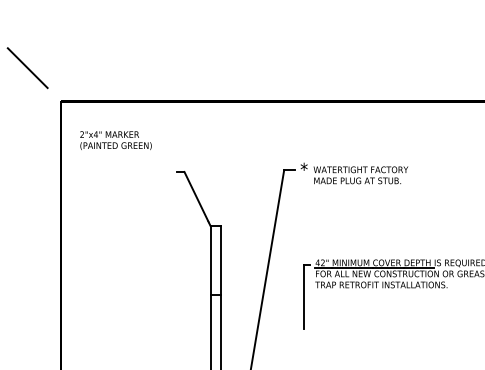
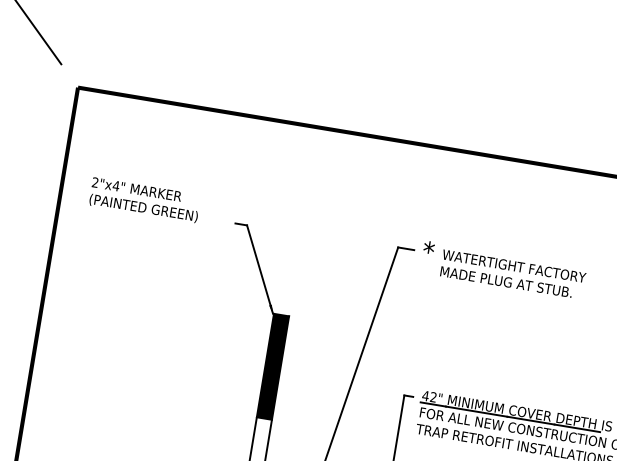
text: (115, 140) -> (144, 199), moved
fill: (216, 260) -> (273, 367), added

